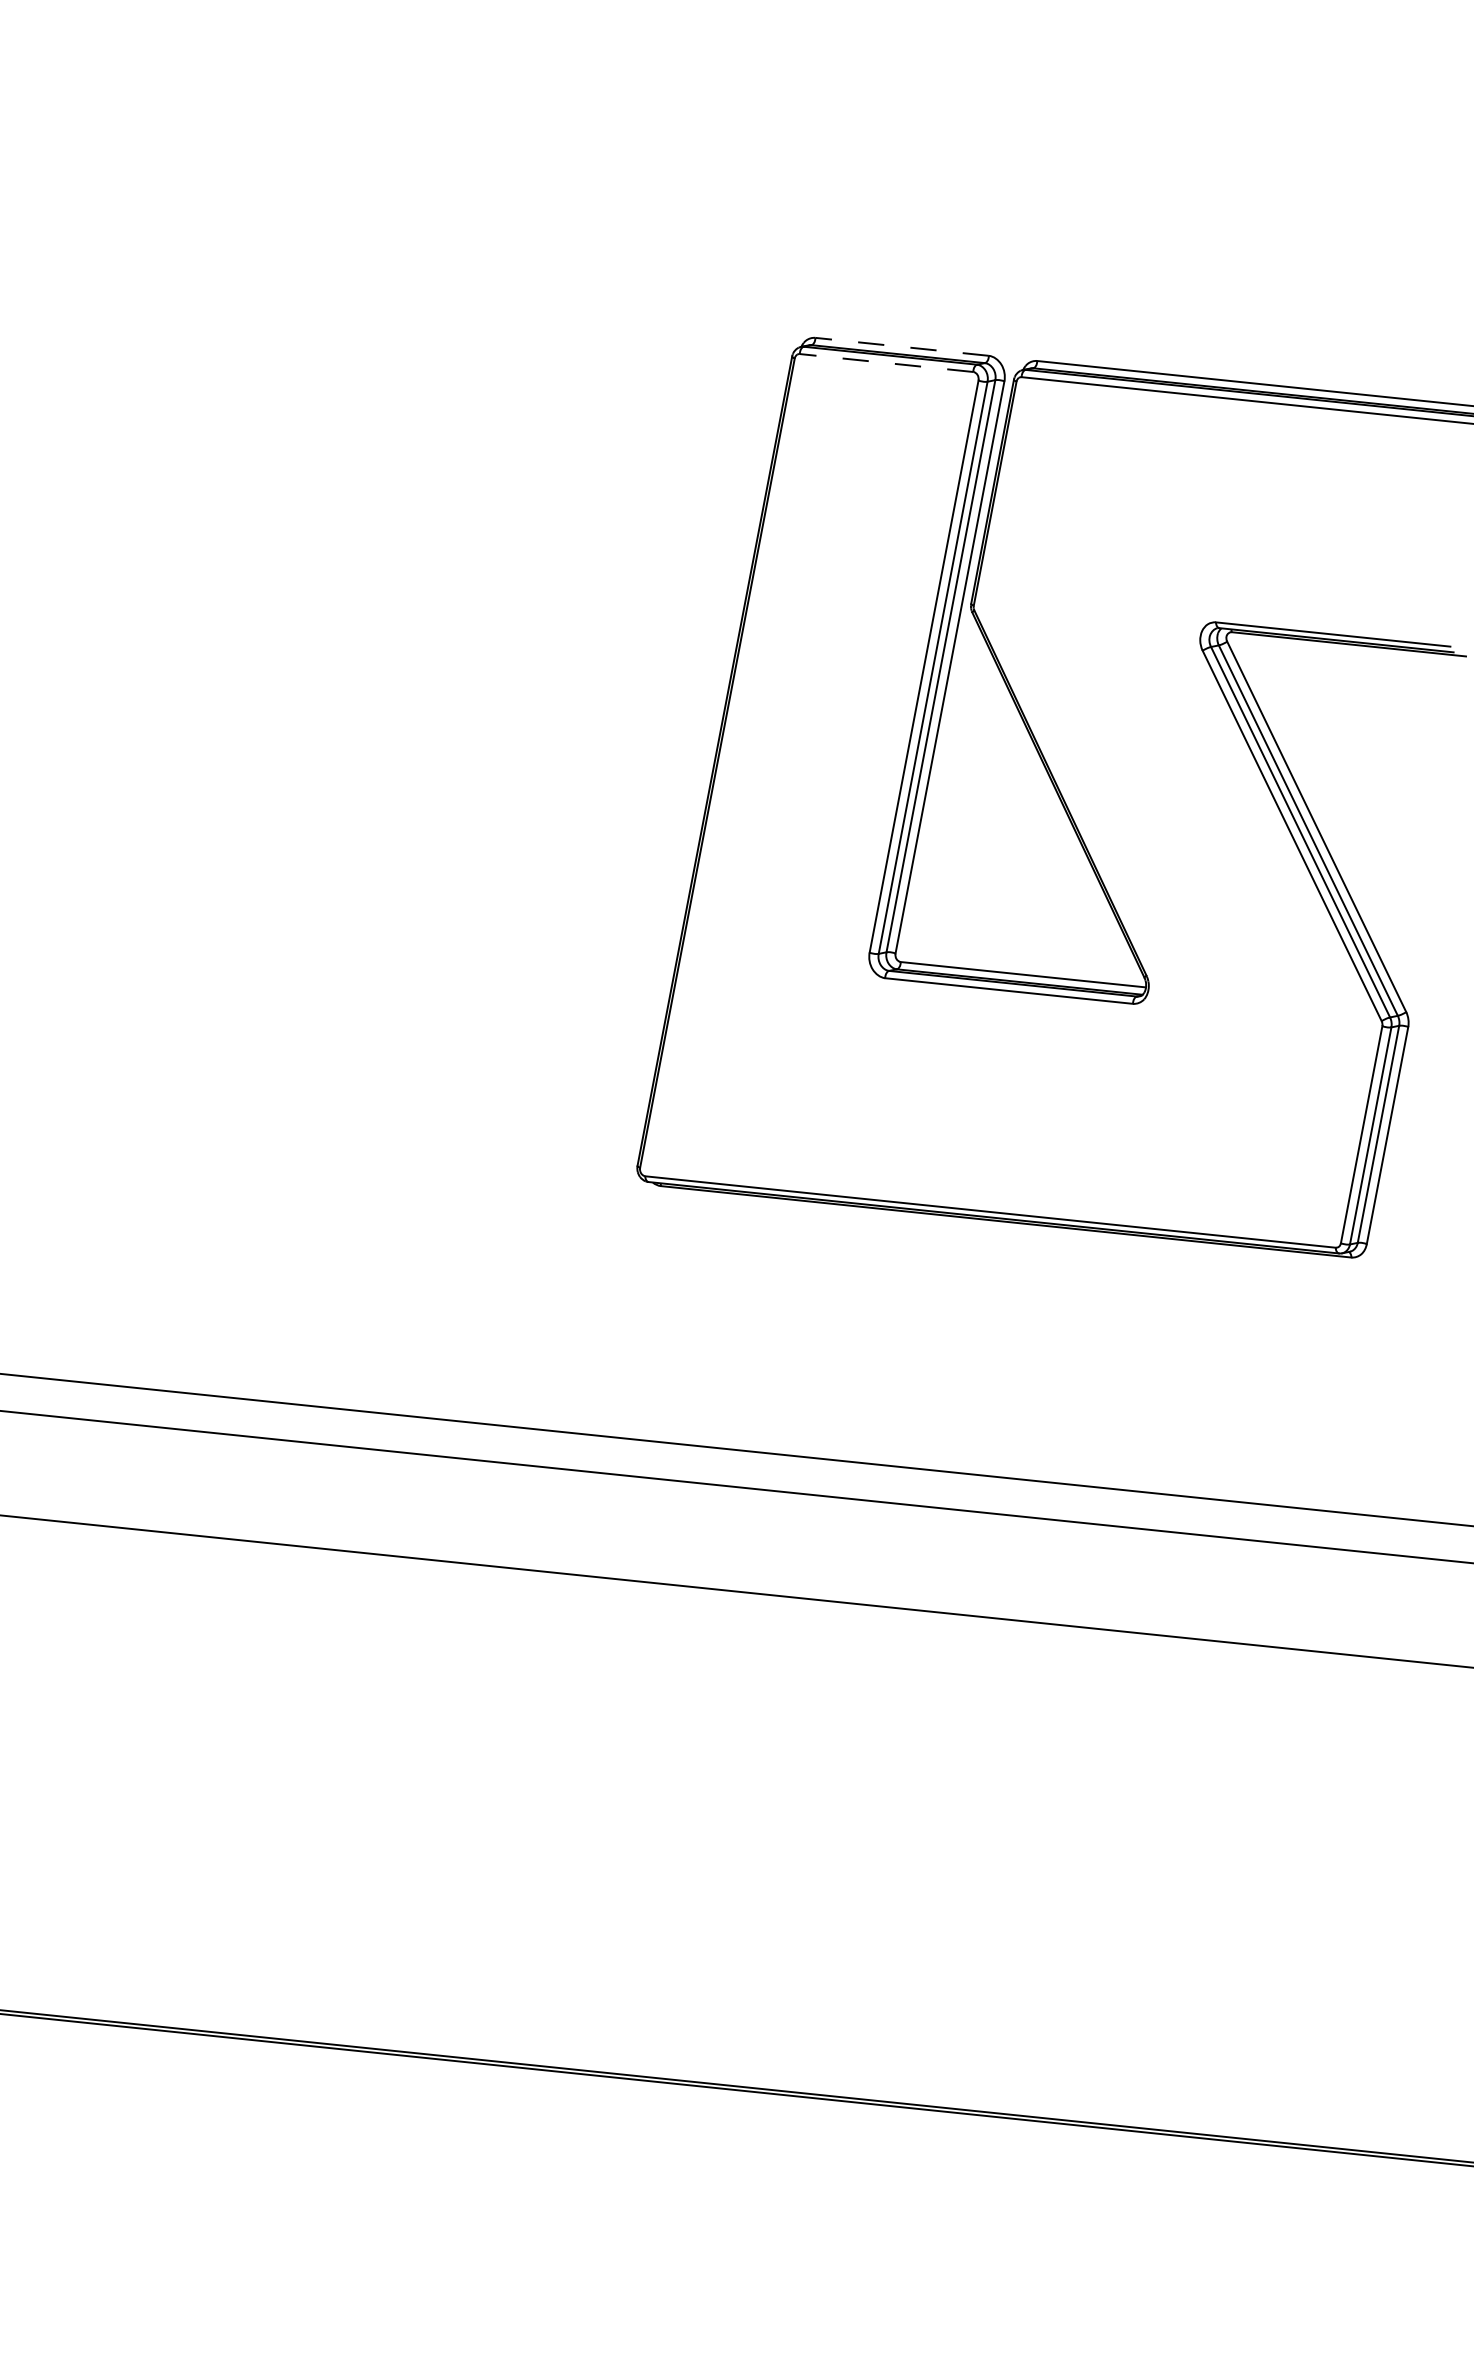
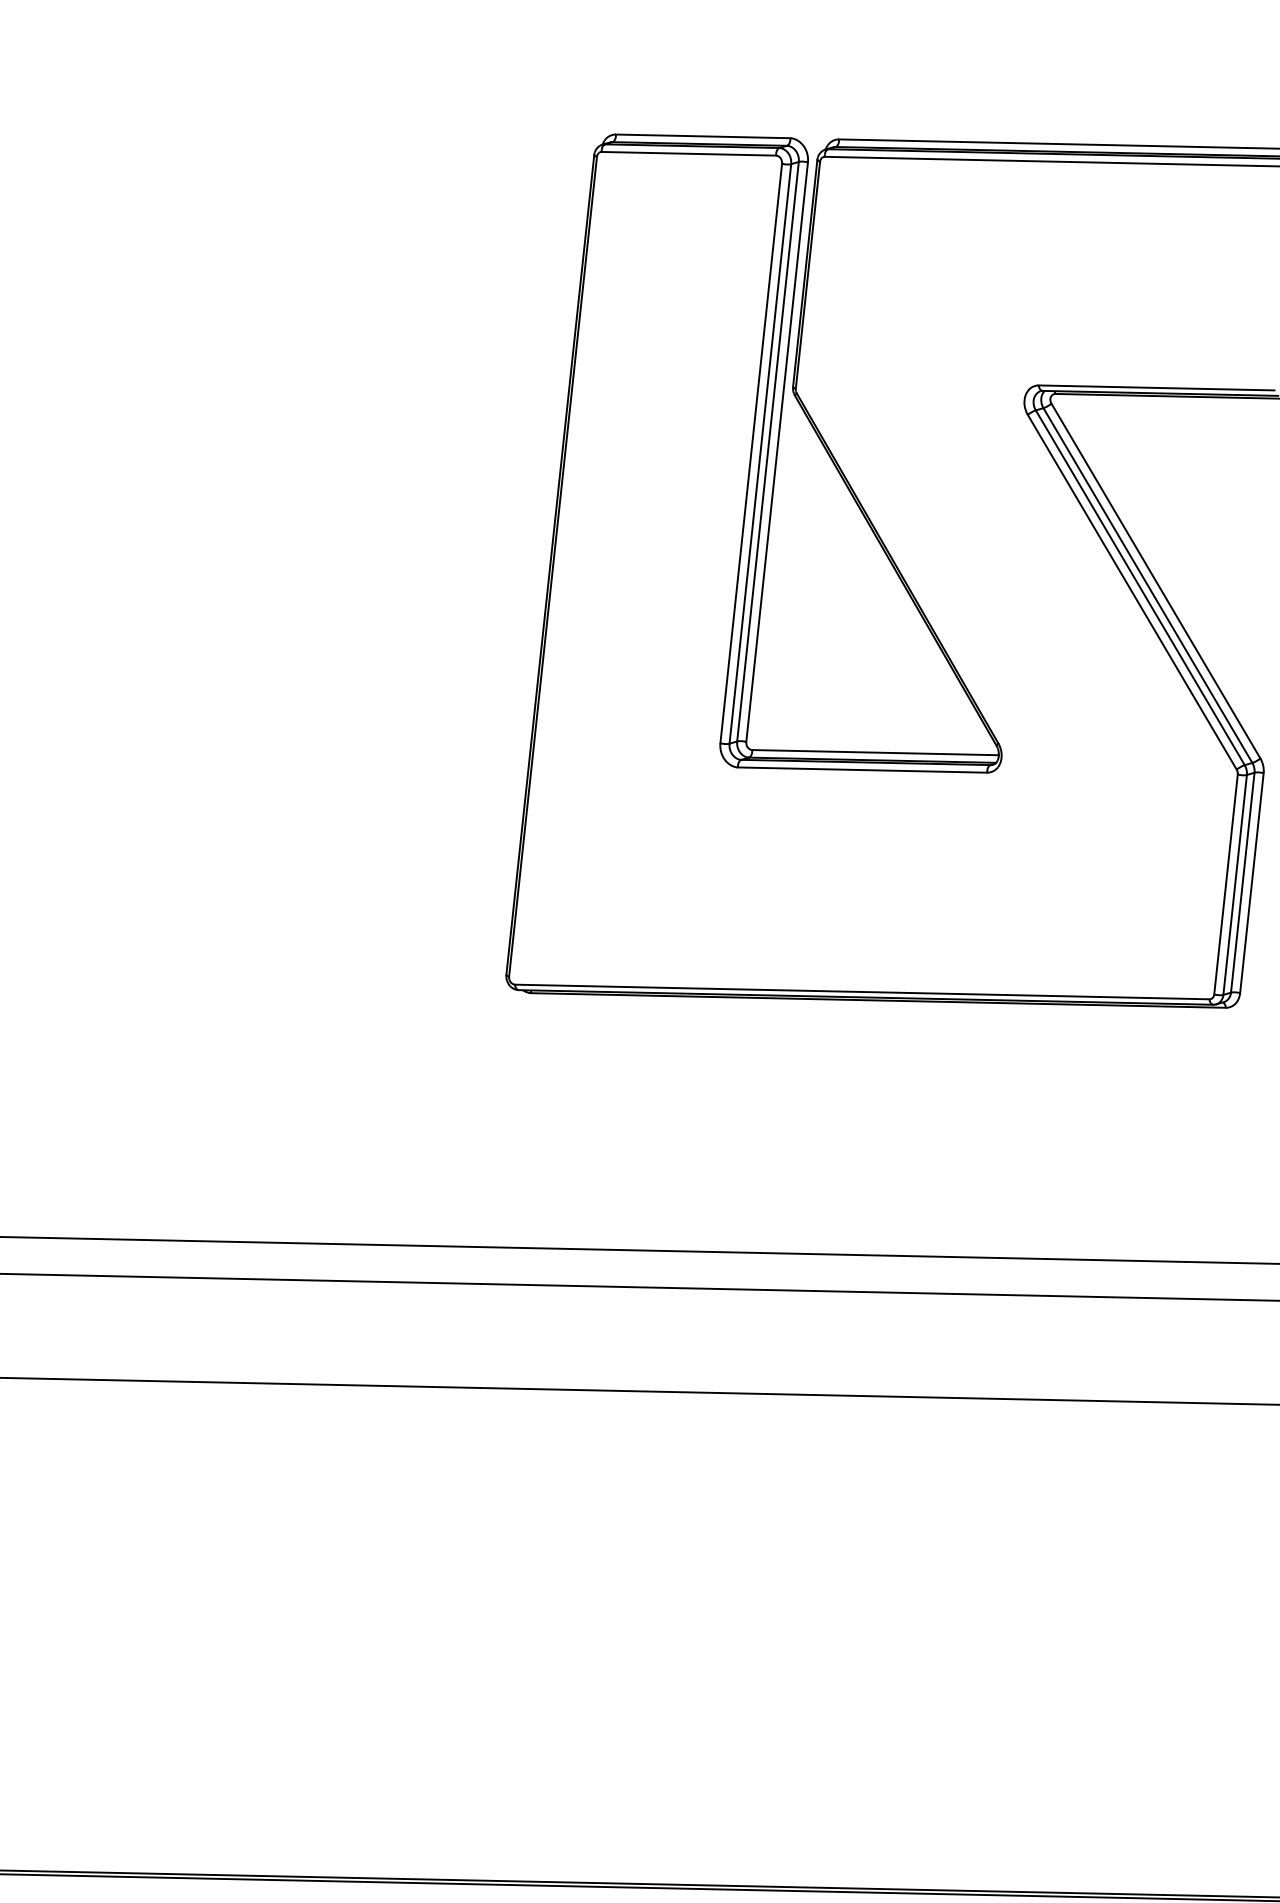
line: (901, 346) -> (702, 136), dashed -> solid
line: (886, 362) -> (688, 153), dashed -> solid

